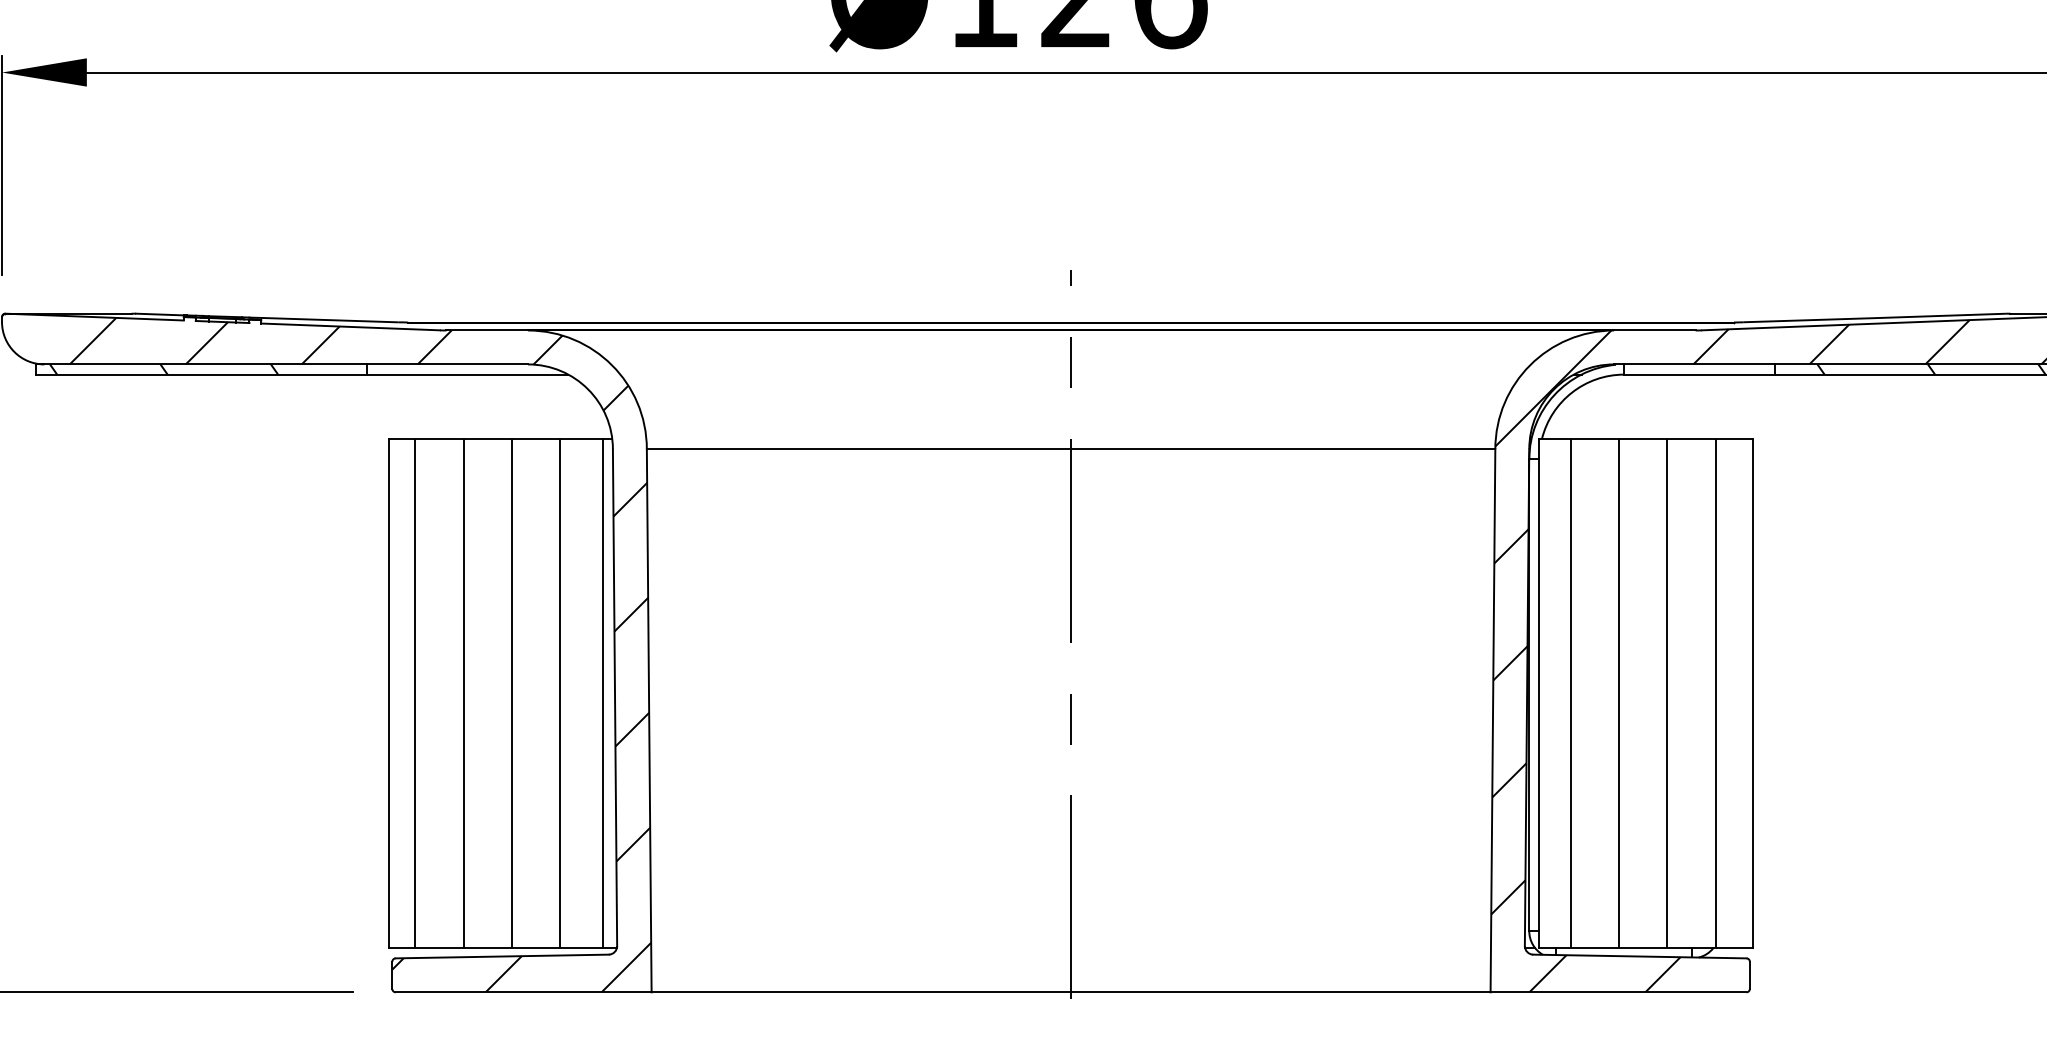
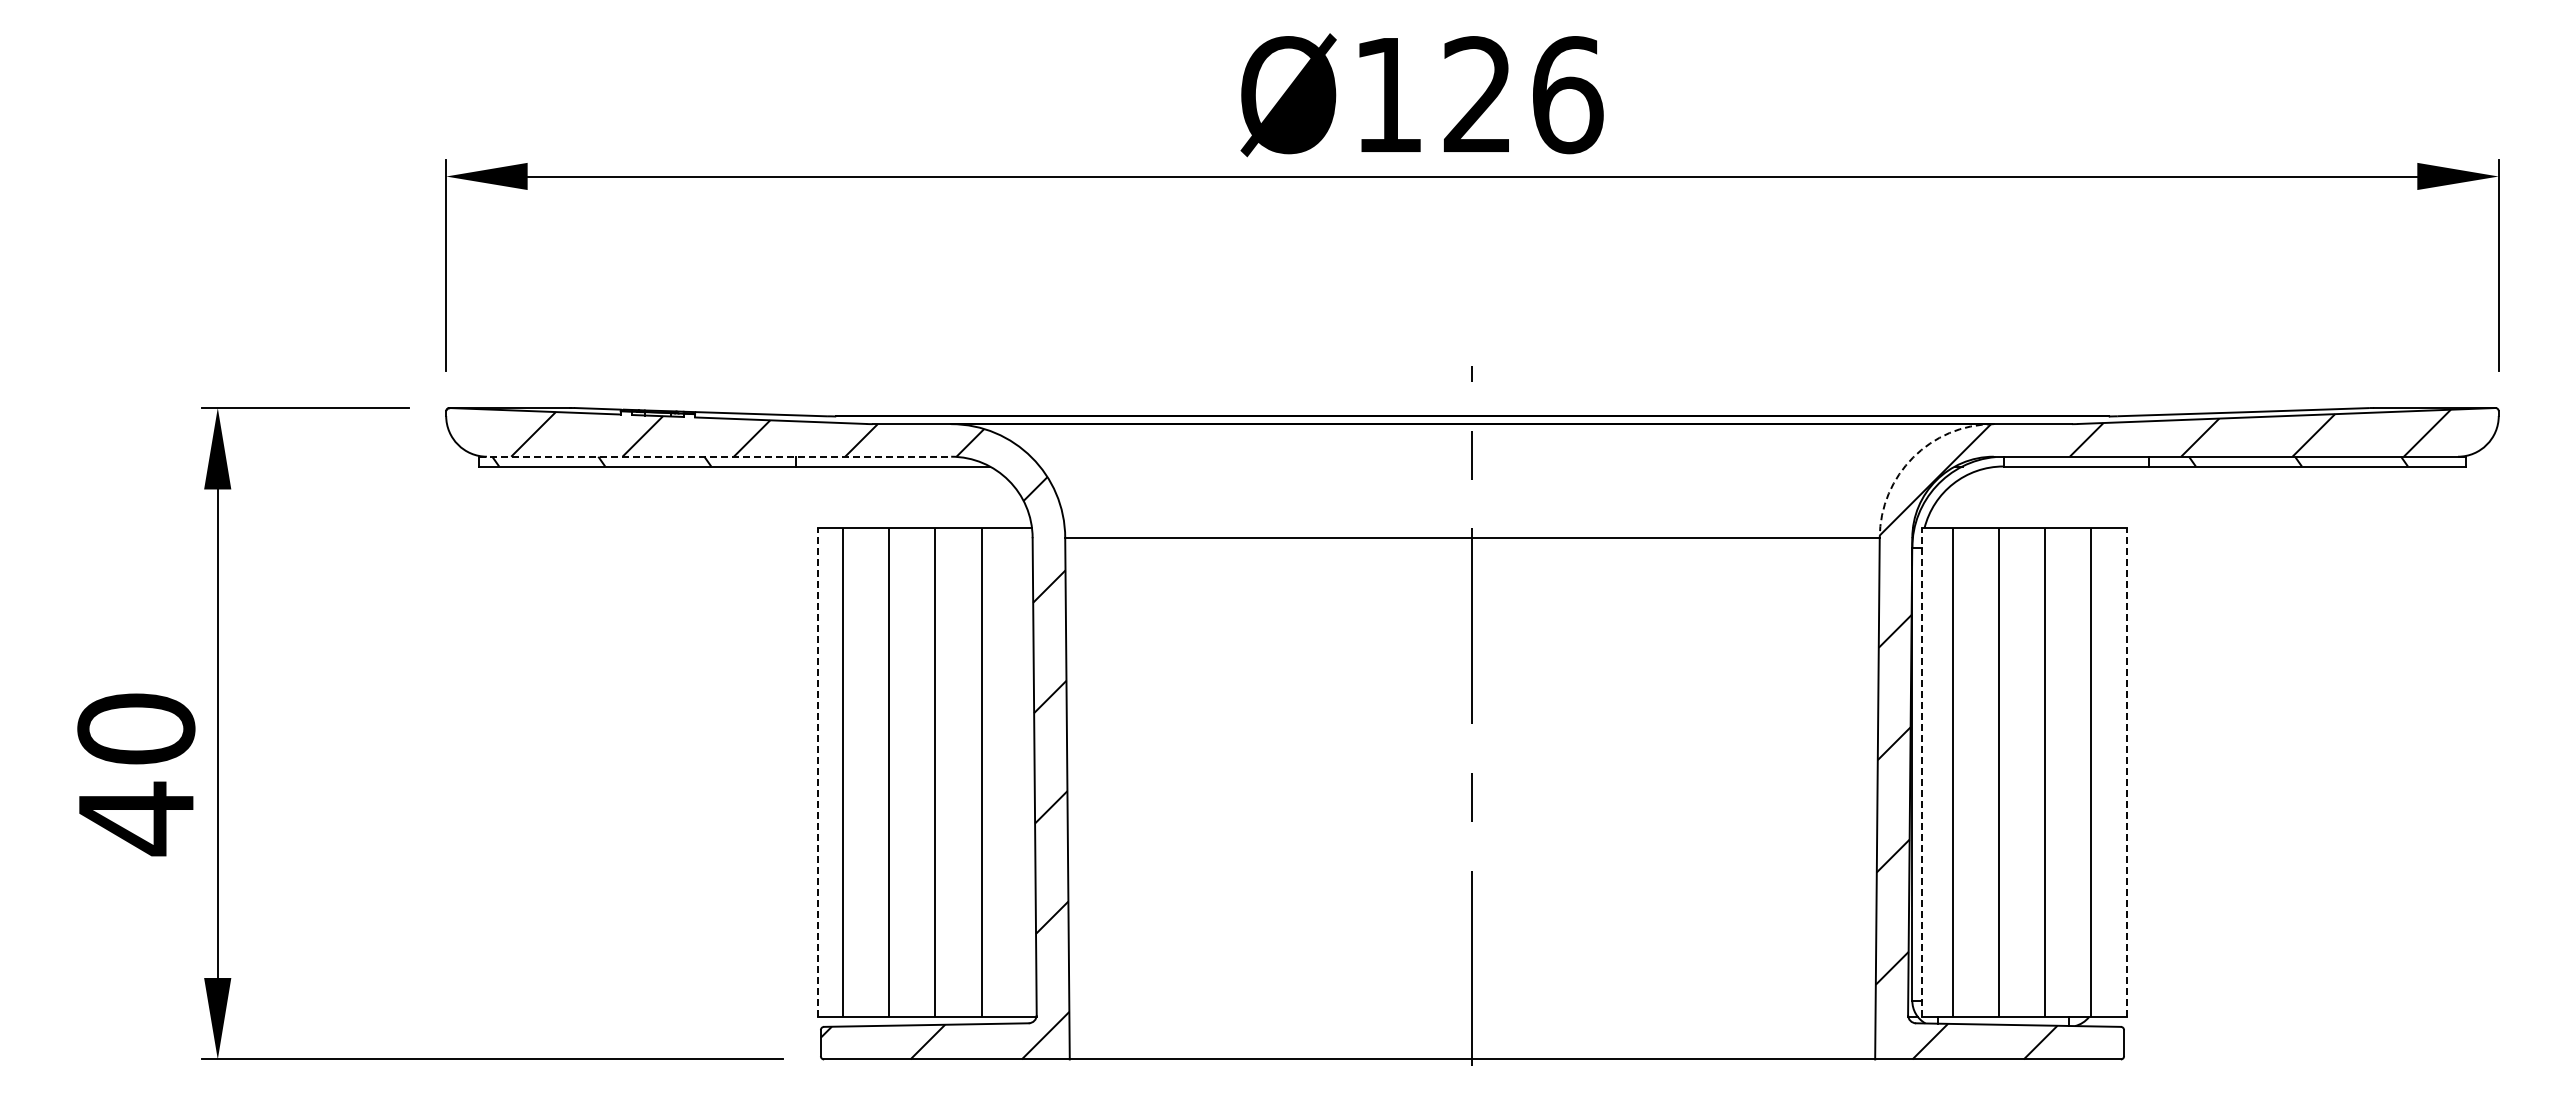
line: (282, 364) -> (715, 456), solid -> dashed
arc: (1530, 365) -> (1913, 457), solid -> dashed
line: (388, 693) -> (817, 772), solid -> dashed
line: (602, 693) -> (1022, 772), removed
line: (1539, 693) -> (1922, 772), solid -> dashed
line: (1753, 693) -> (2127, 772), solid -> dashed

